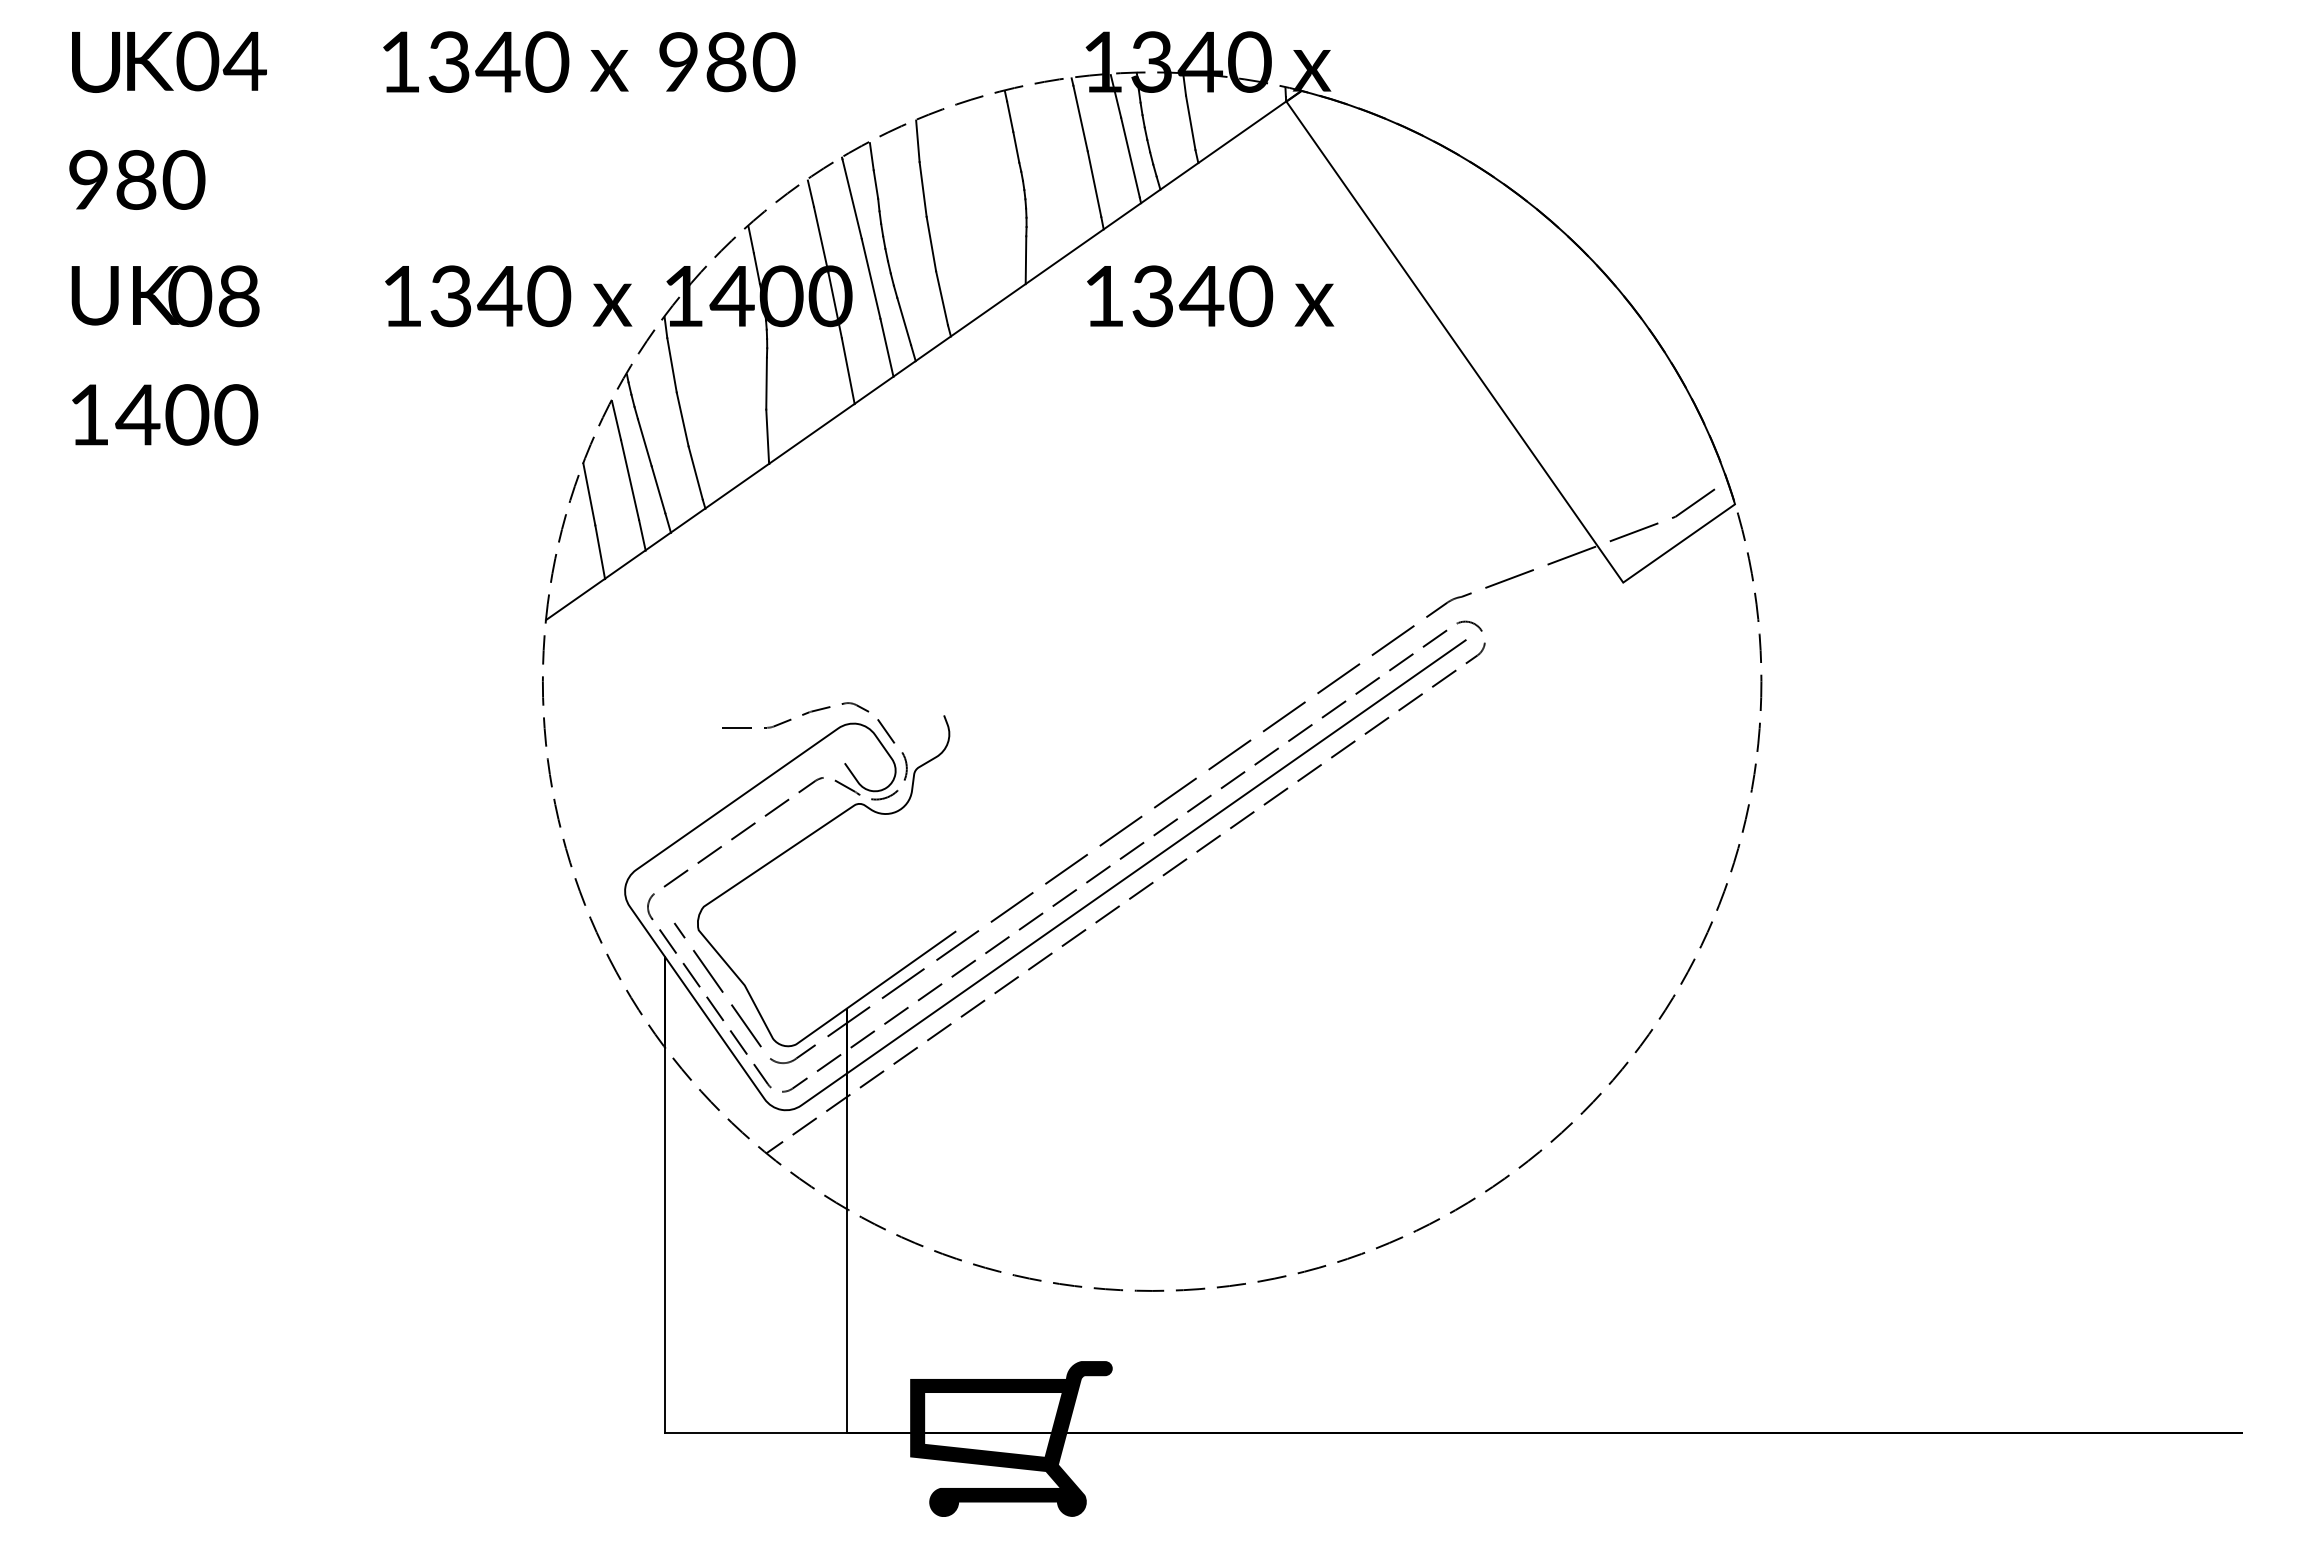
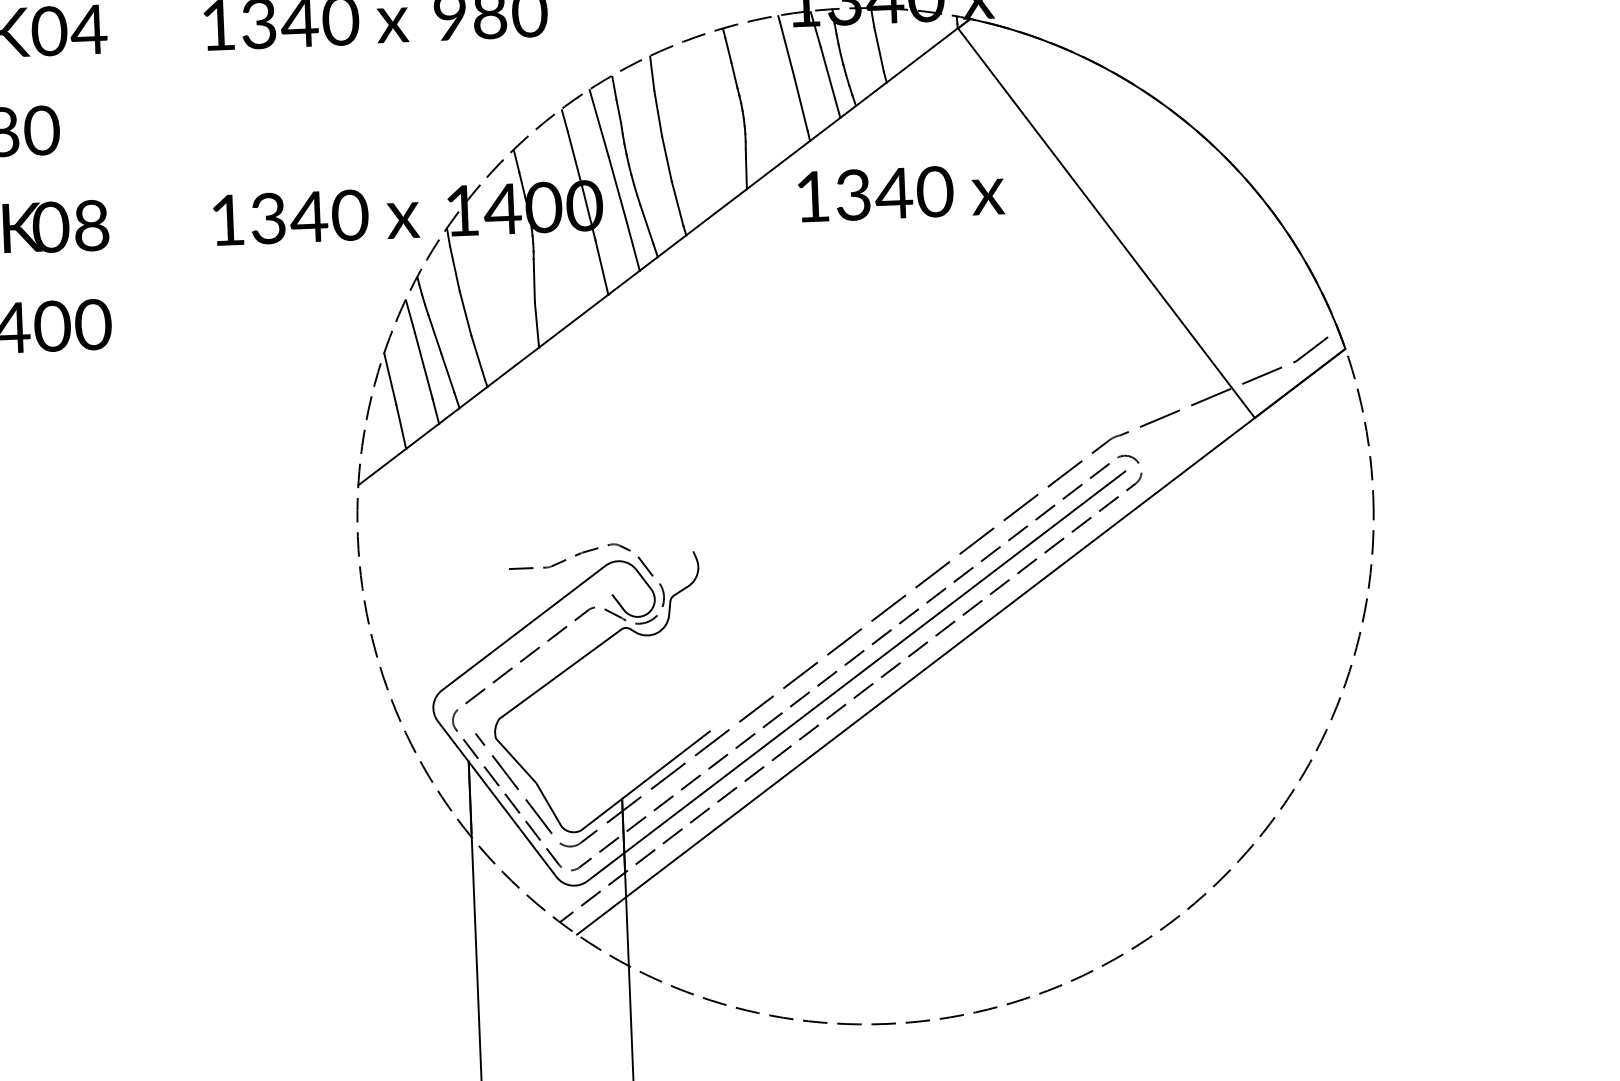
line: (1260, 836) -> (961, 641), added

